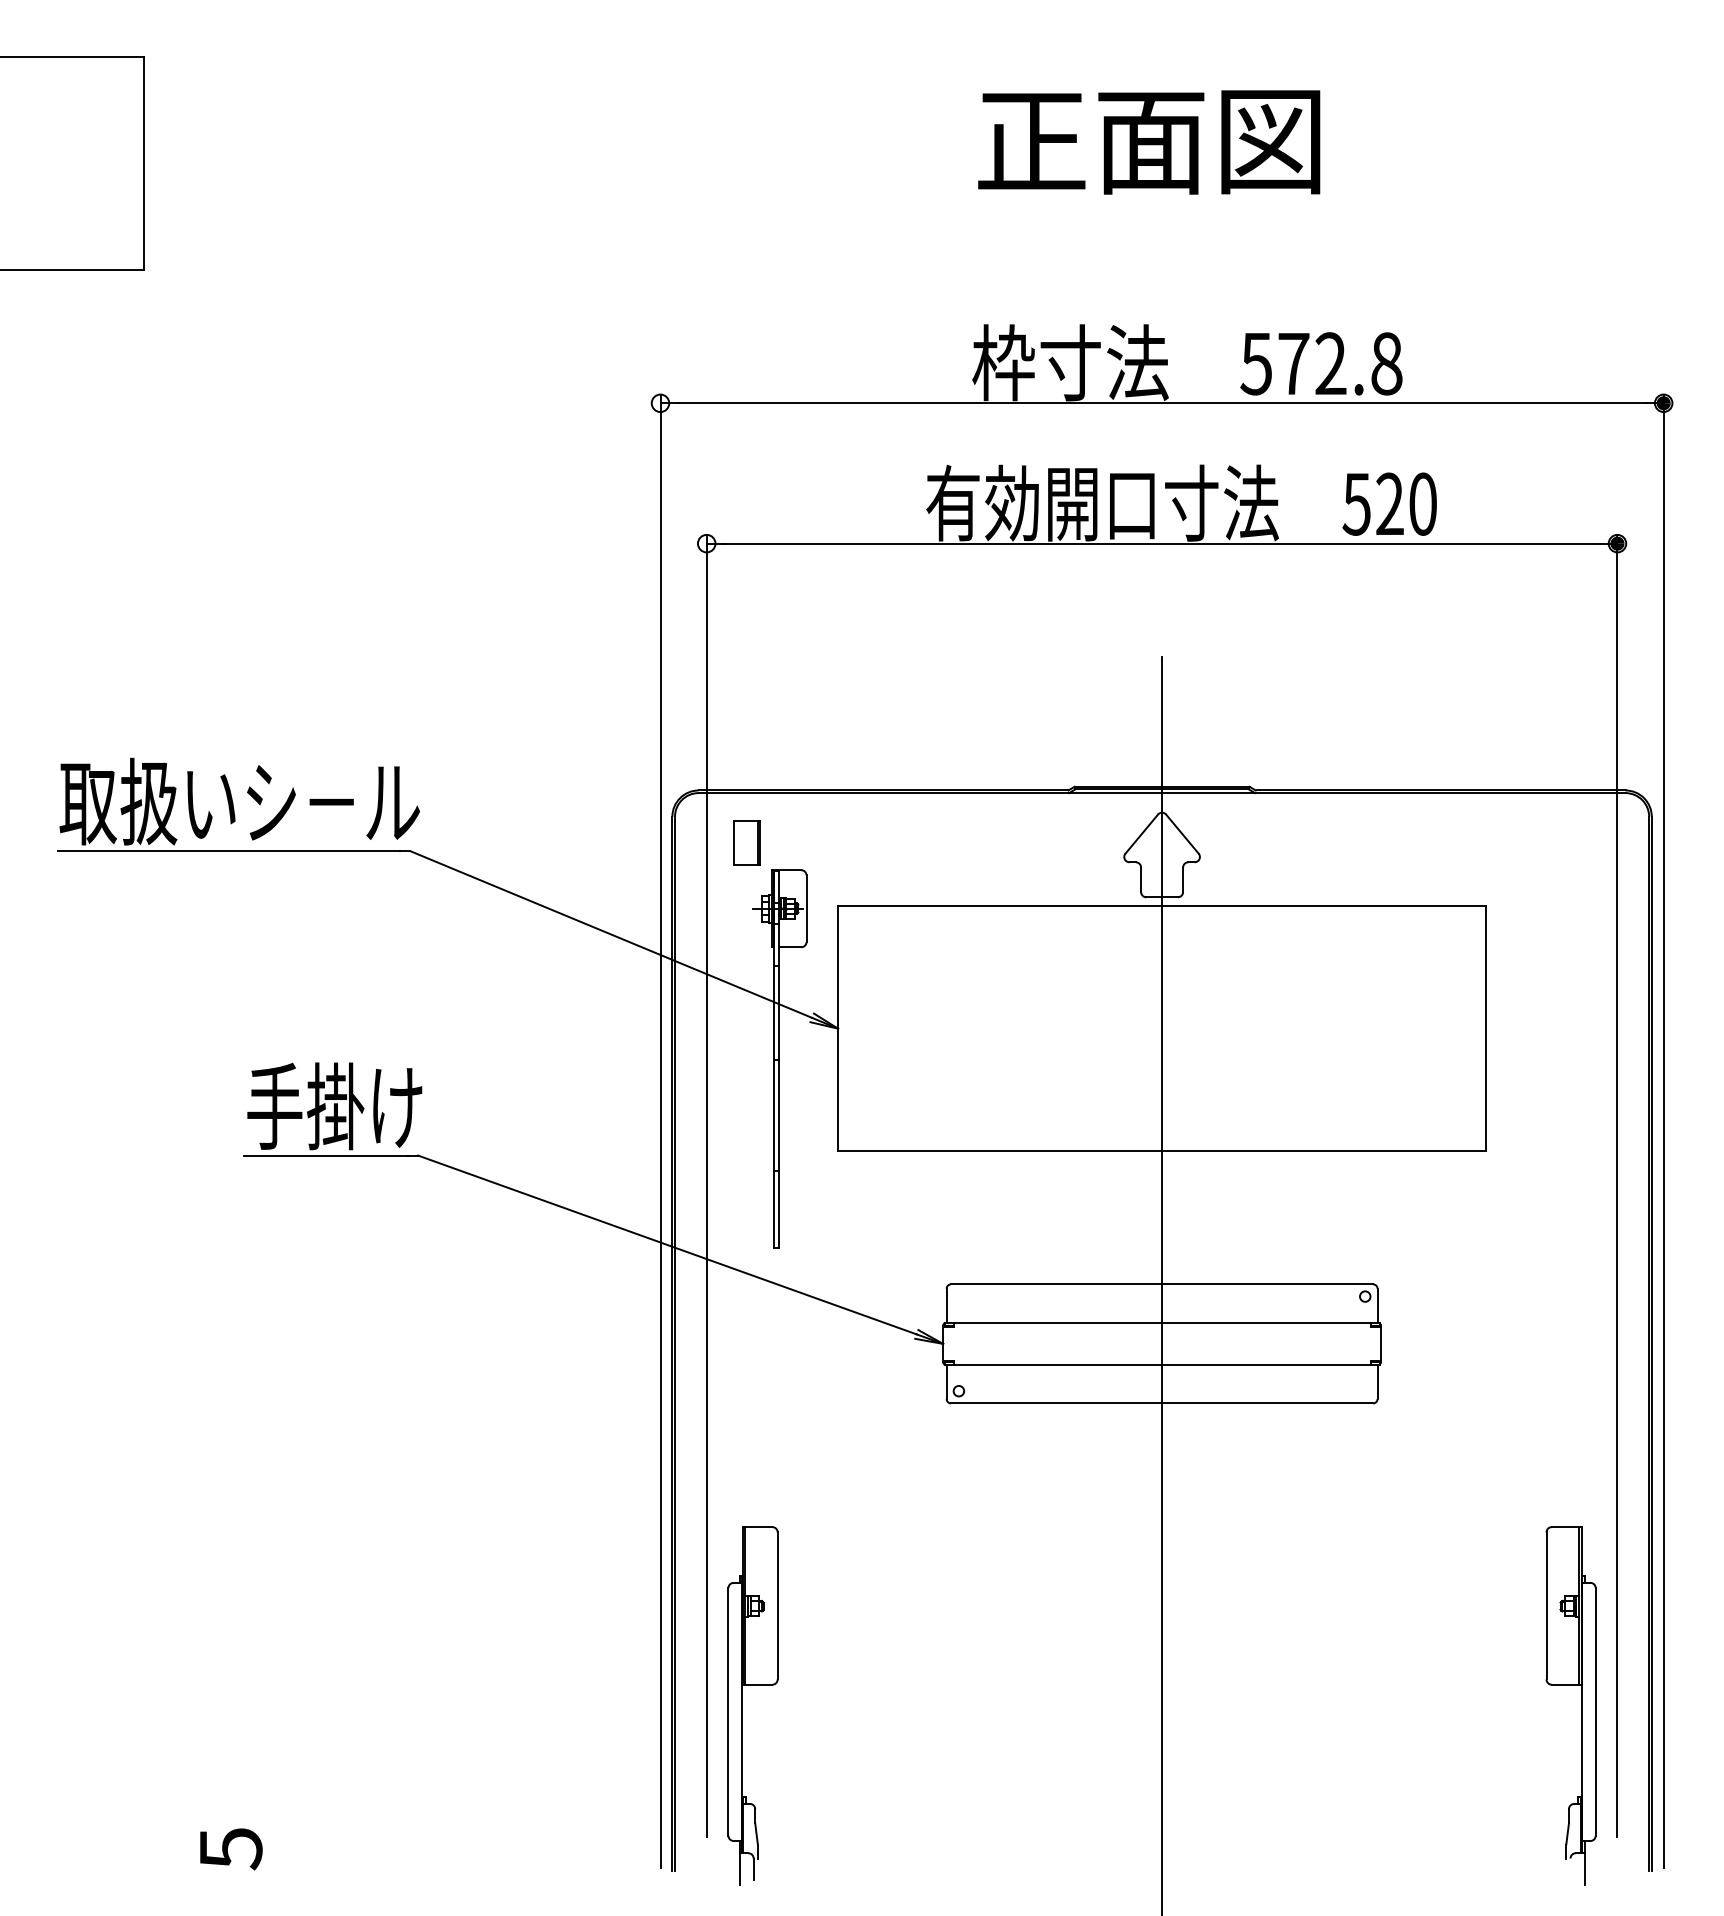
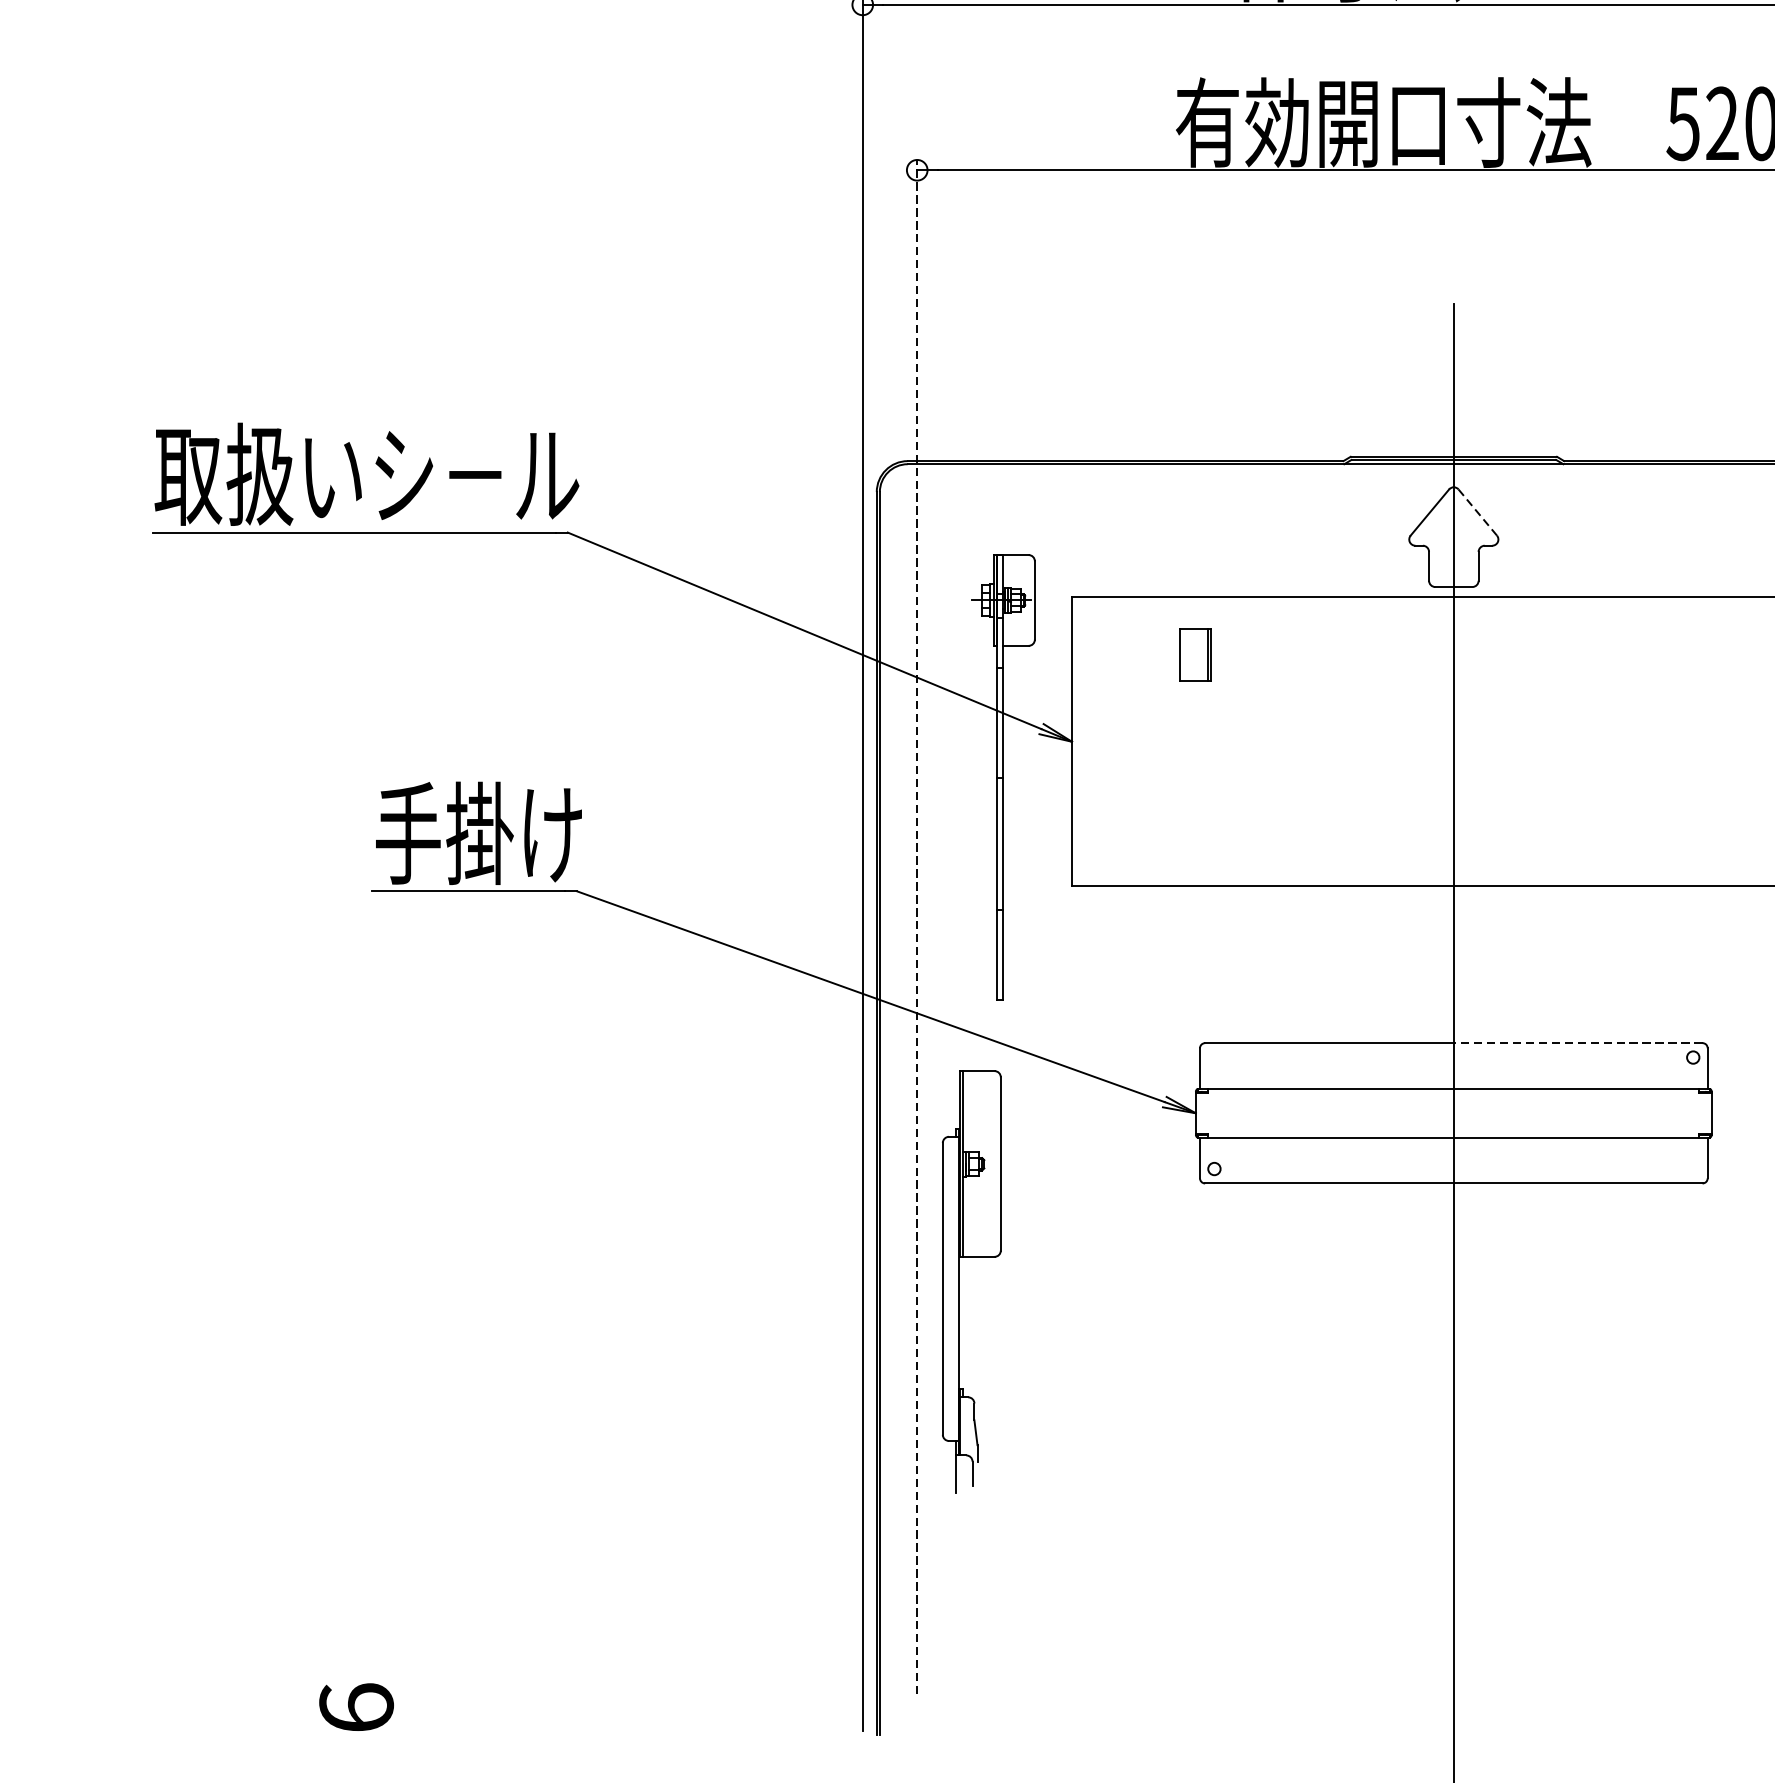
line: (1182, 834) -> (1477, 513), solid -> dashed
part: (746, 842) -> (1195, 654), moved
line: (706, 1185) -> (916, 926), solid -> dashed
line: (1267, 1284) -> (1578, 1043), solid -> dashed
part: (742, 1705) -> (959, 1281), moved
text: (230, 1848) -> (356, 1707), 5 -> 6

